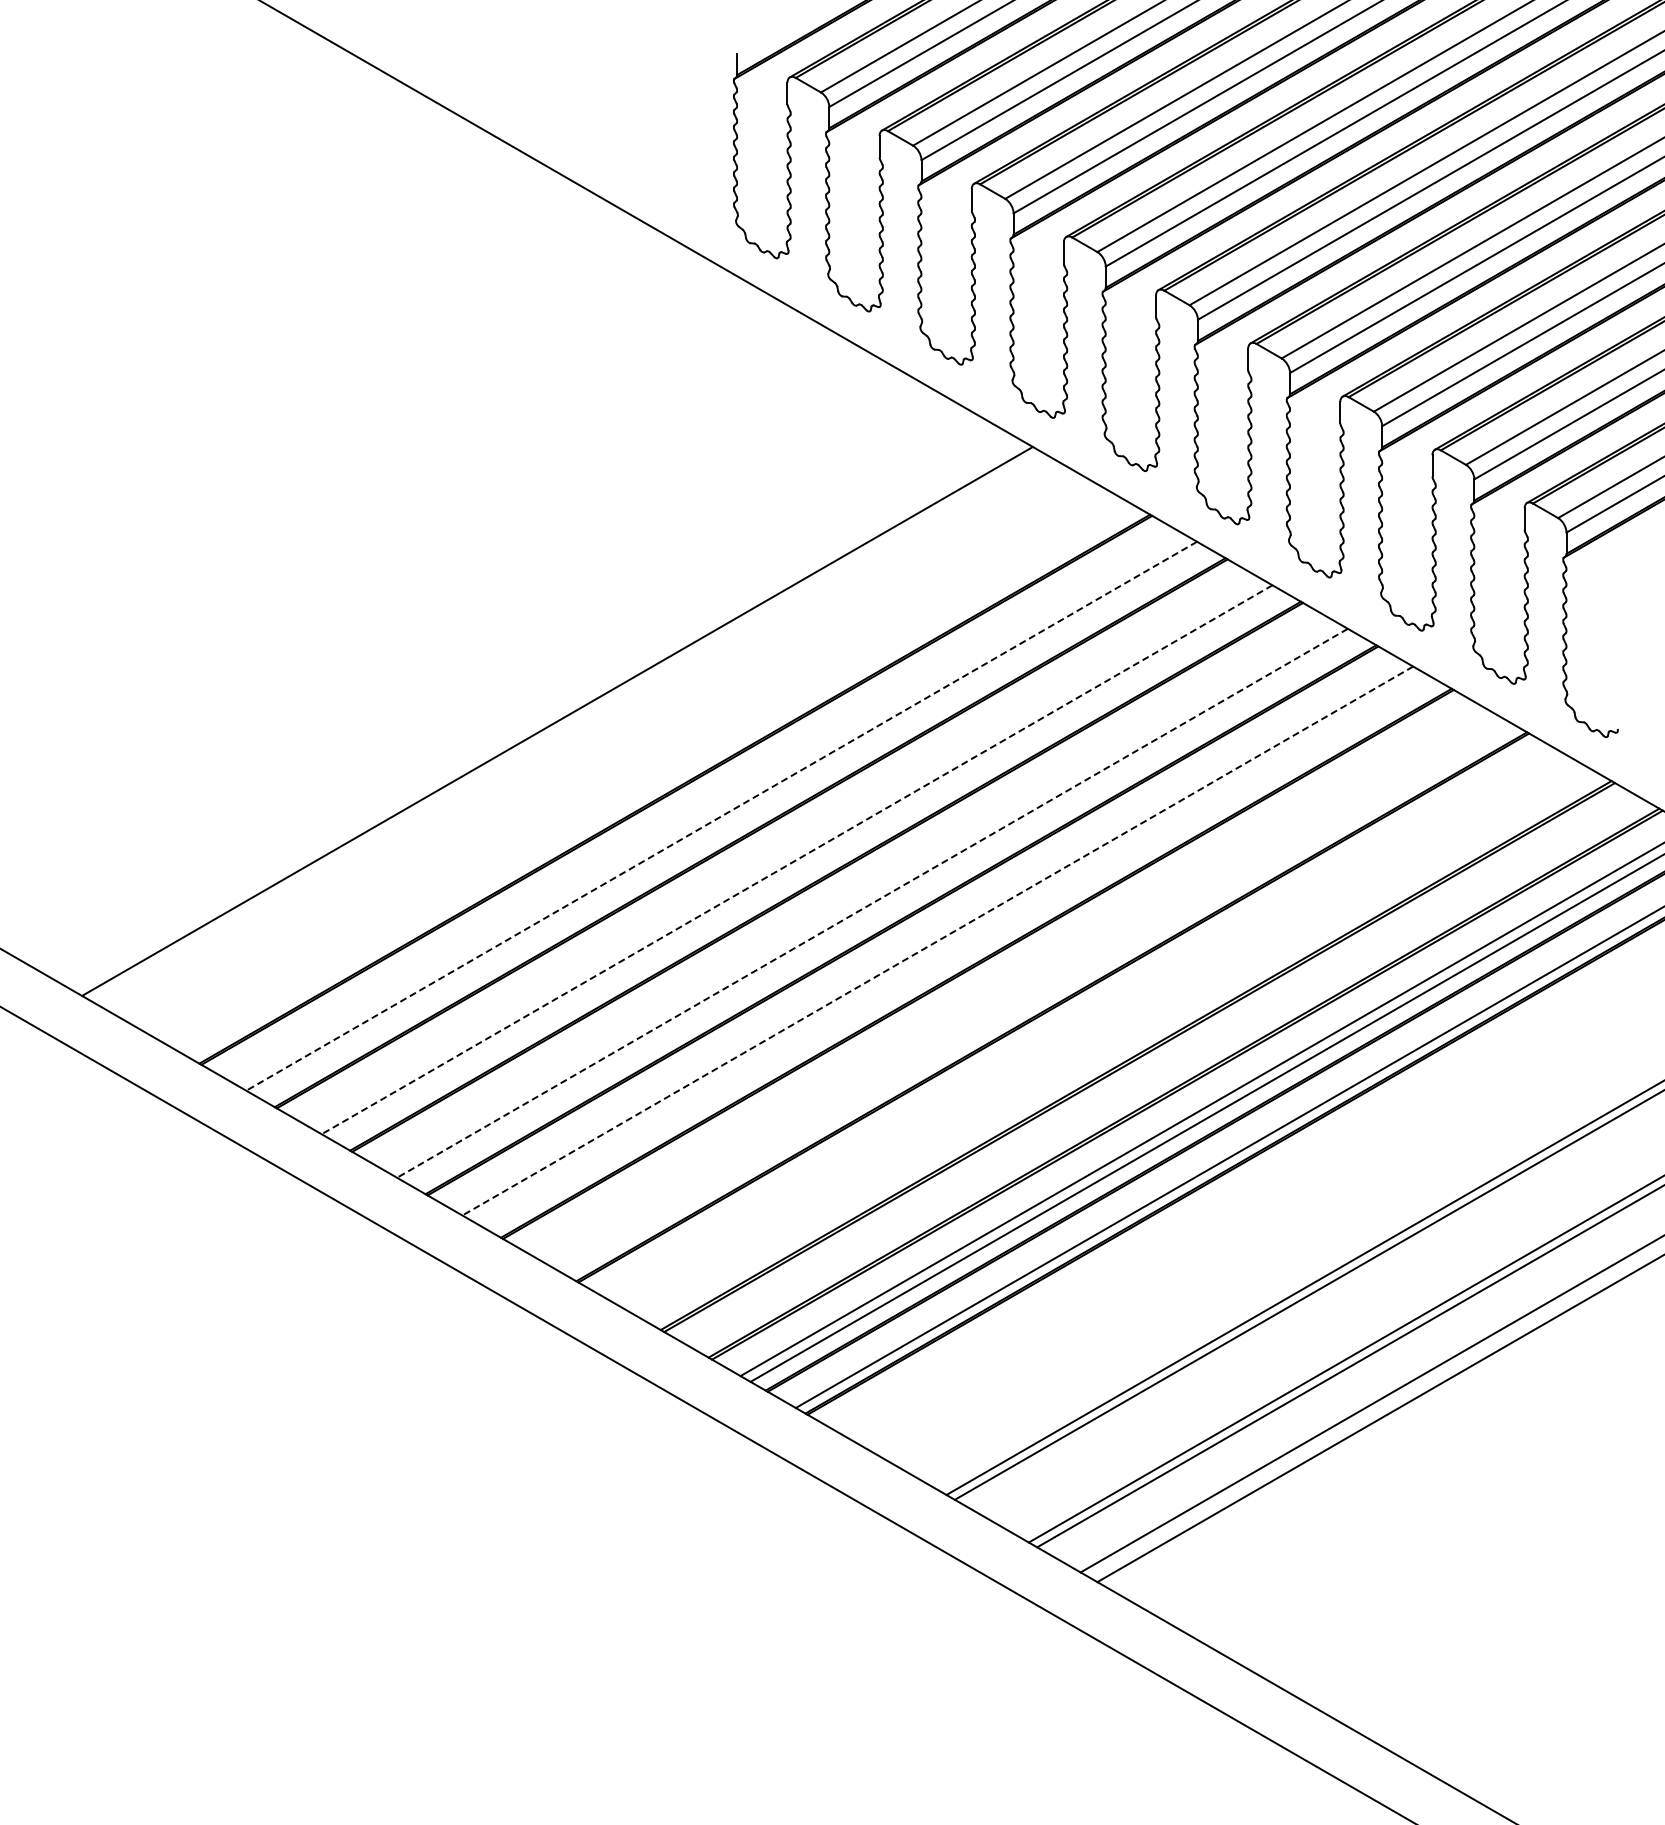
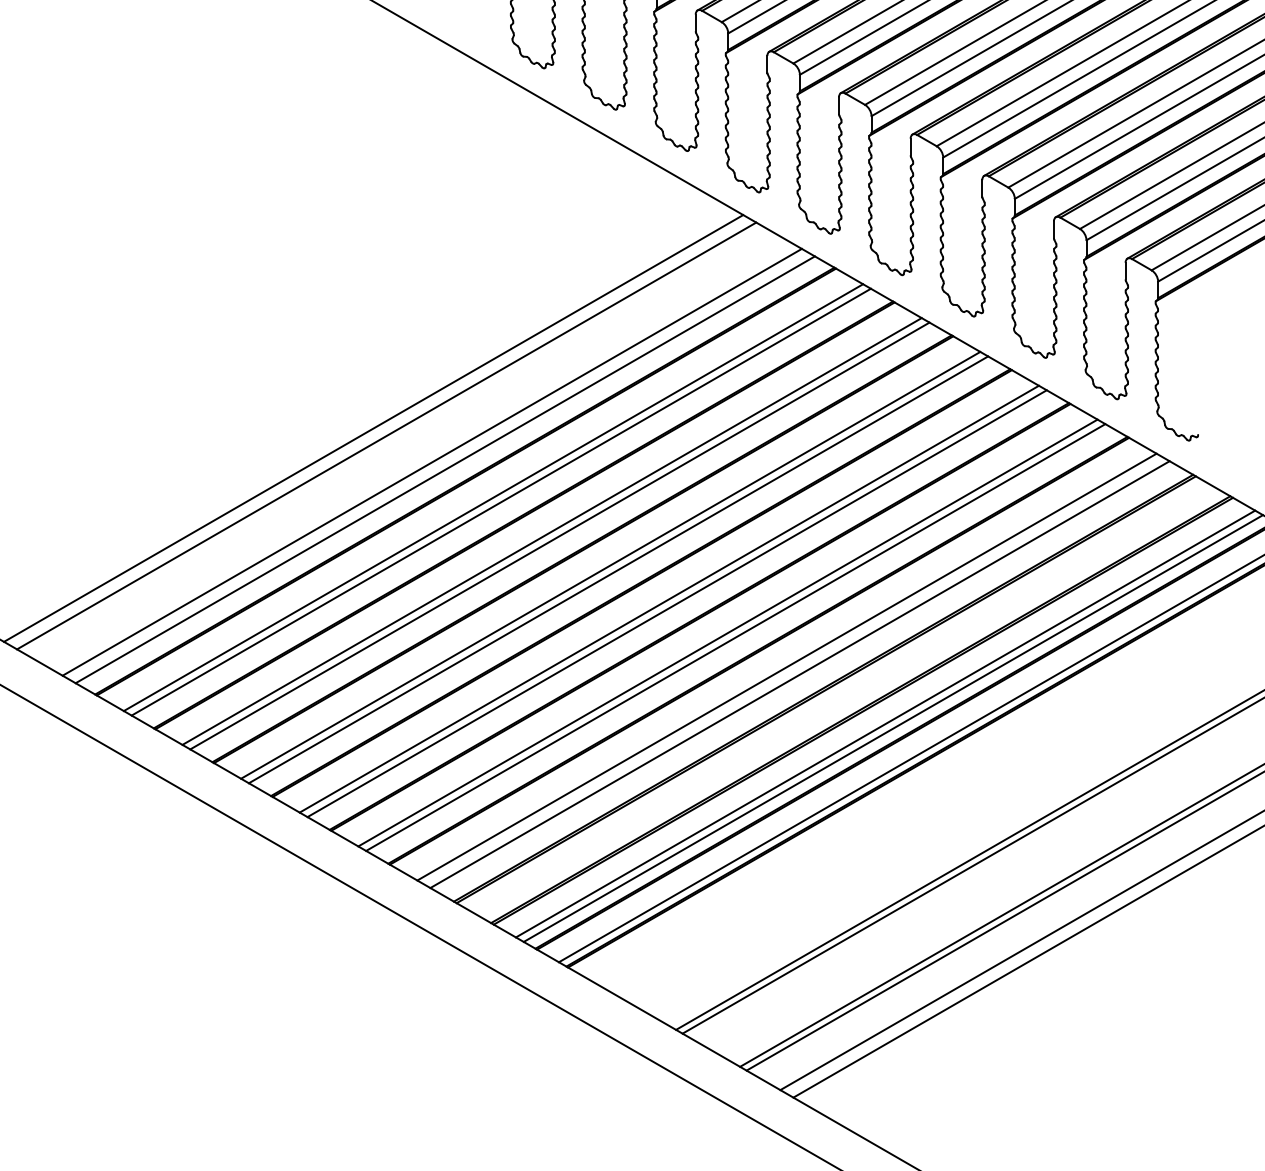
line: (573, 730) -> (386, 435), added
line: (632, 764) -> (431, 461), added
line: (649, 774) -> (445, 469), added
line: (711, 809) -> (493, 496), added
line: (721, 816) -> (501, 502), dashed -> solid
line: (786, 853) -> (551, 531), added
line: (797, 859) -> (560, 535), dashed -> solid
line: (862, 897) -> (610, 565), added
line: (872, 903) -> (618, 570), dashed -> solid
line: (937, 941) -> (669, 599), dashed -> solid
line: (947, 946) -> (676, 603), added
line: (1012, 984) -> (727, 632), added
line: (1022, 989) -> (735, 636), added
line: (1088, 1027) -> (786, 666), added
line: (1105, 1037) -> (799, 674), added

